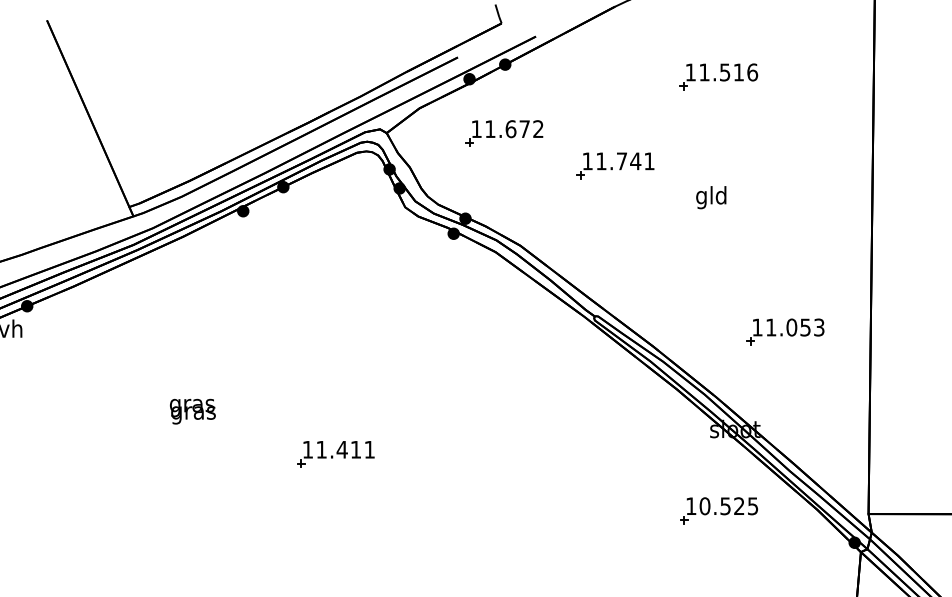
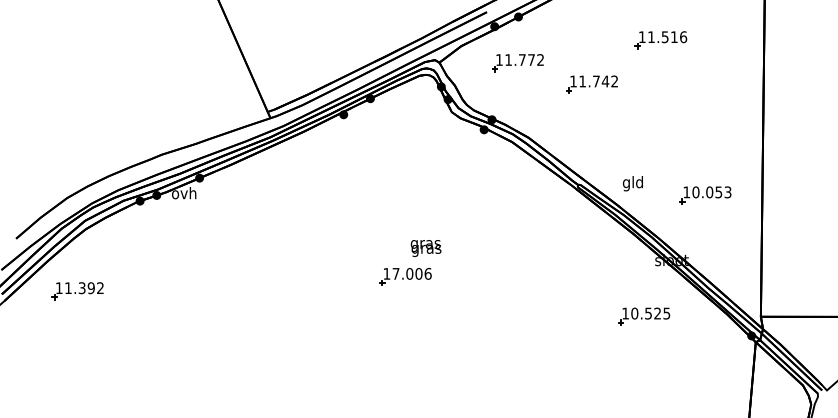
part: (718, 77) -> (660, 40), moved
text: (509, 128) -> (521, 59), 11.672 -> 11.772
text: (649, 161) -> (614, 81), 11.741 -> 11.742
text: (710, 197) -> (632, 183), moved
text: (770, 327) -> (695, 192), 11.053 -> 10.053
text: (191, 411) -> (425, 248), moved
text: (344, 449) -> (411, 273), 11.411 -> 17.006
part: (719, 510) -> (644, 316), moved

